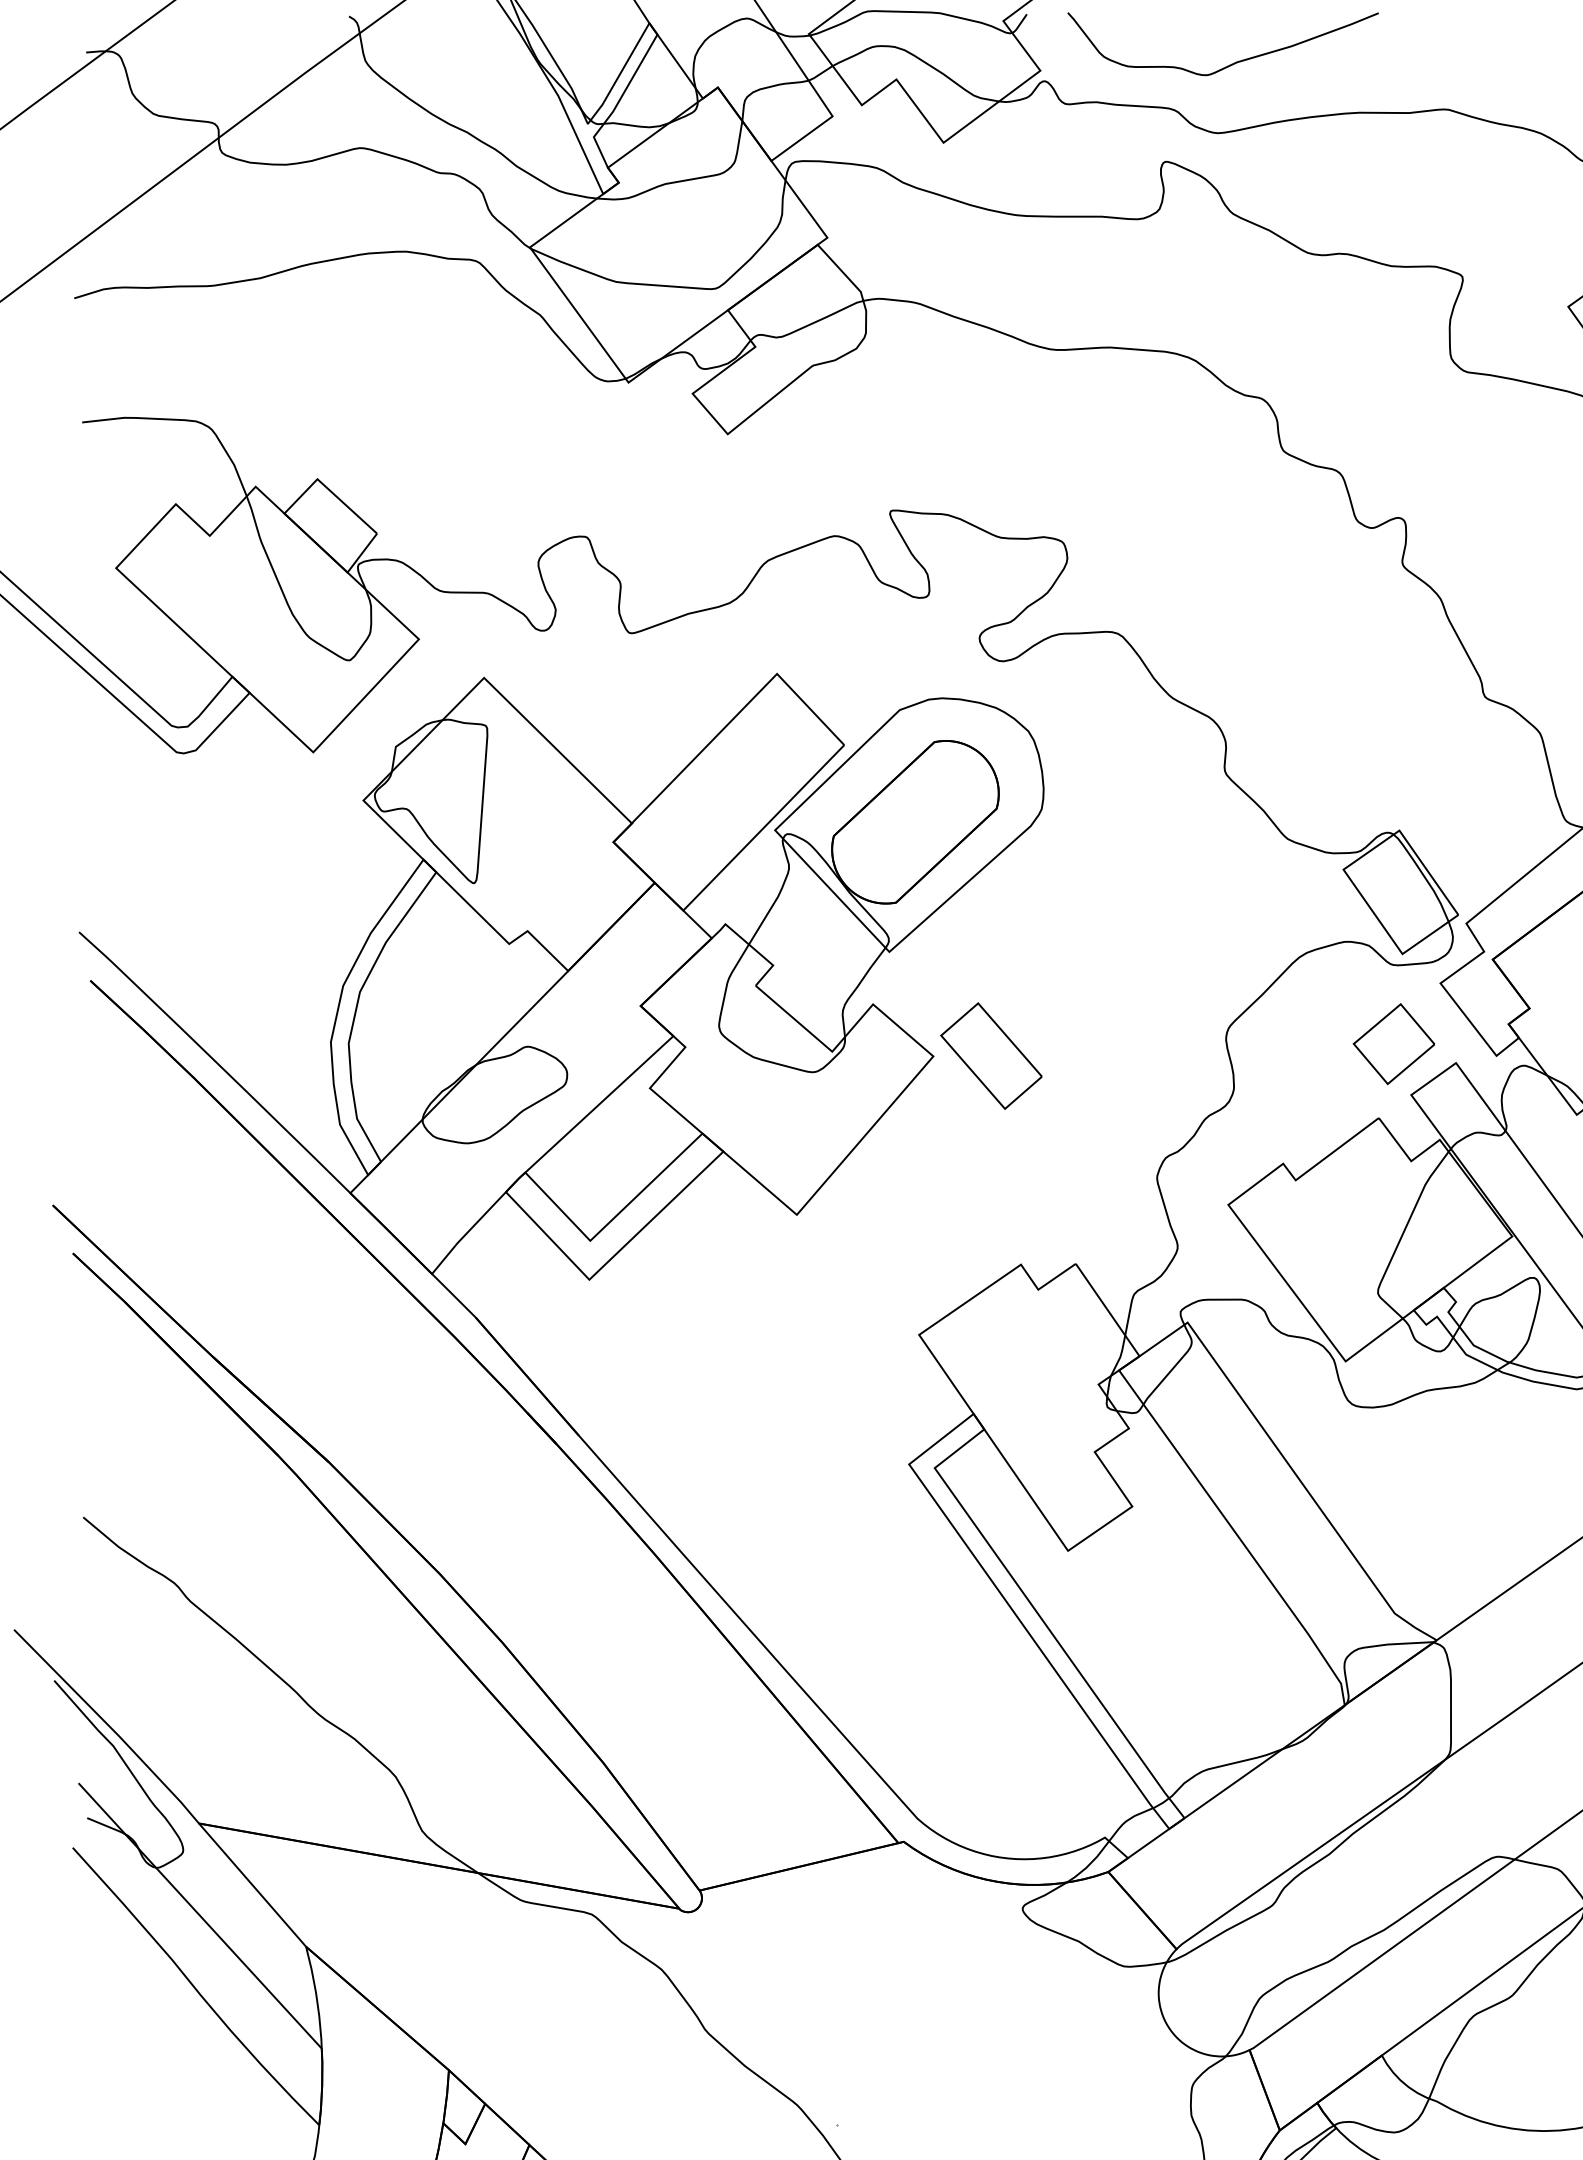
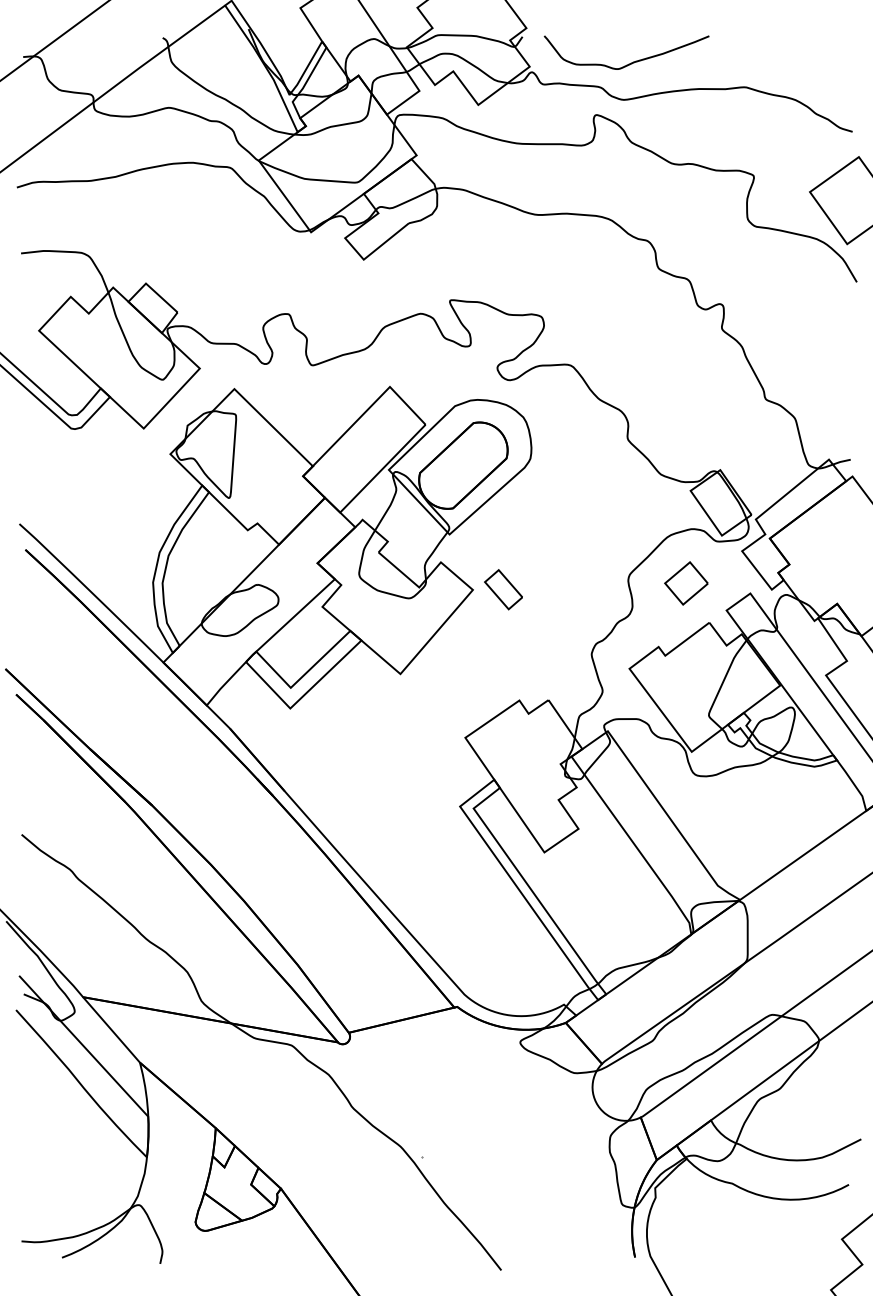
part: (1394, 1044) -> (686, 583), moved
part: (990, 1055) -> (503, 589), size x0.7

